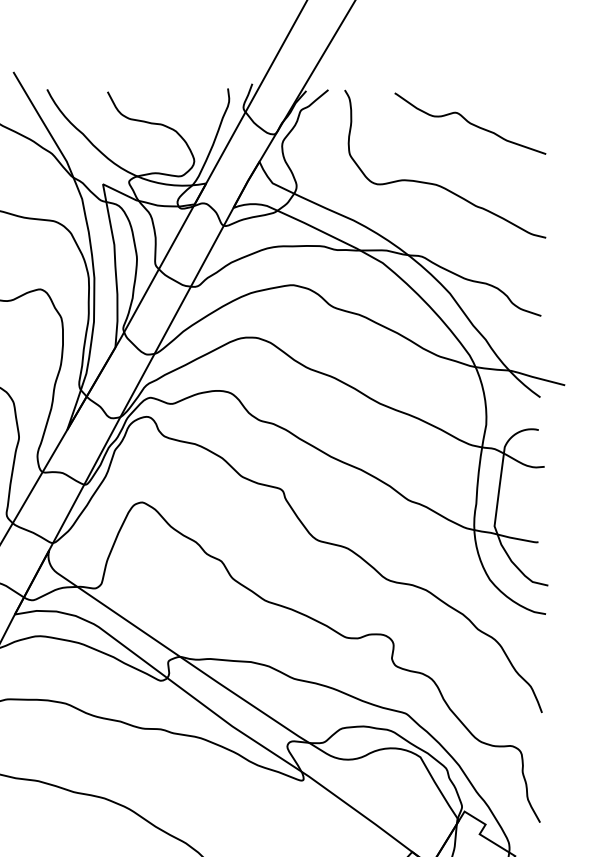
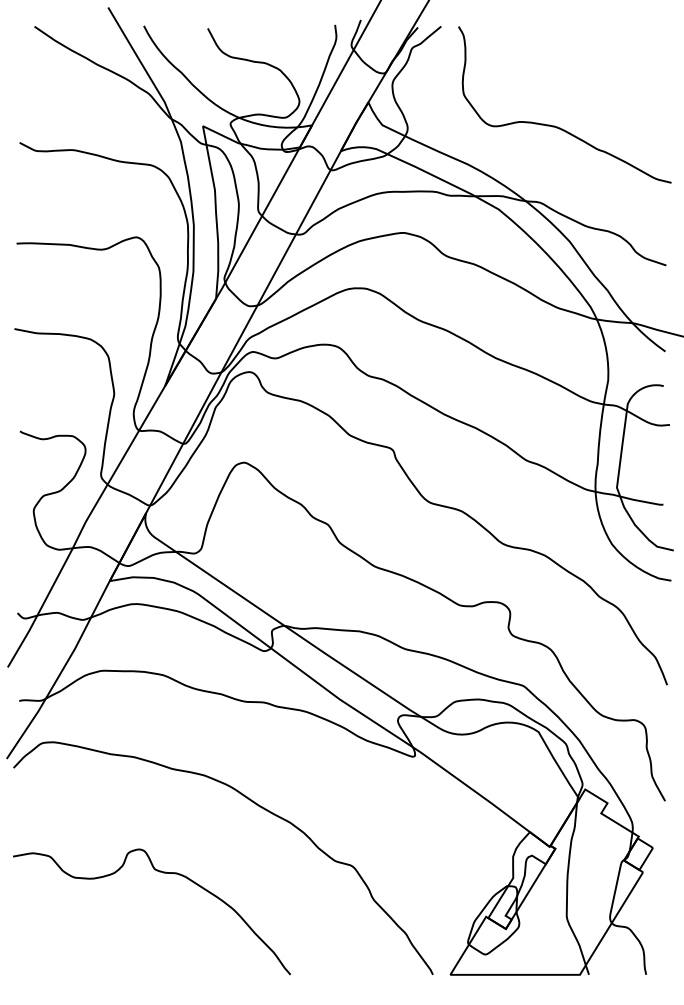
curve: (470, 123) -> (591, 61), removed

